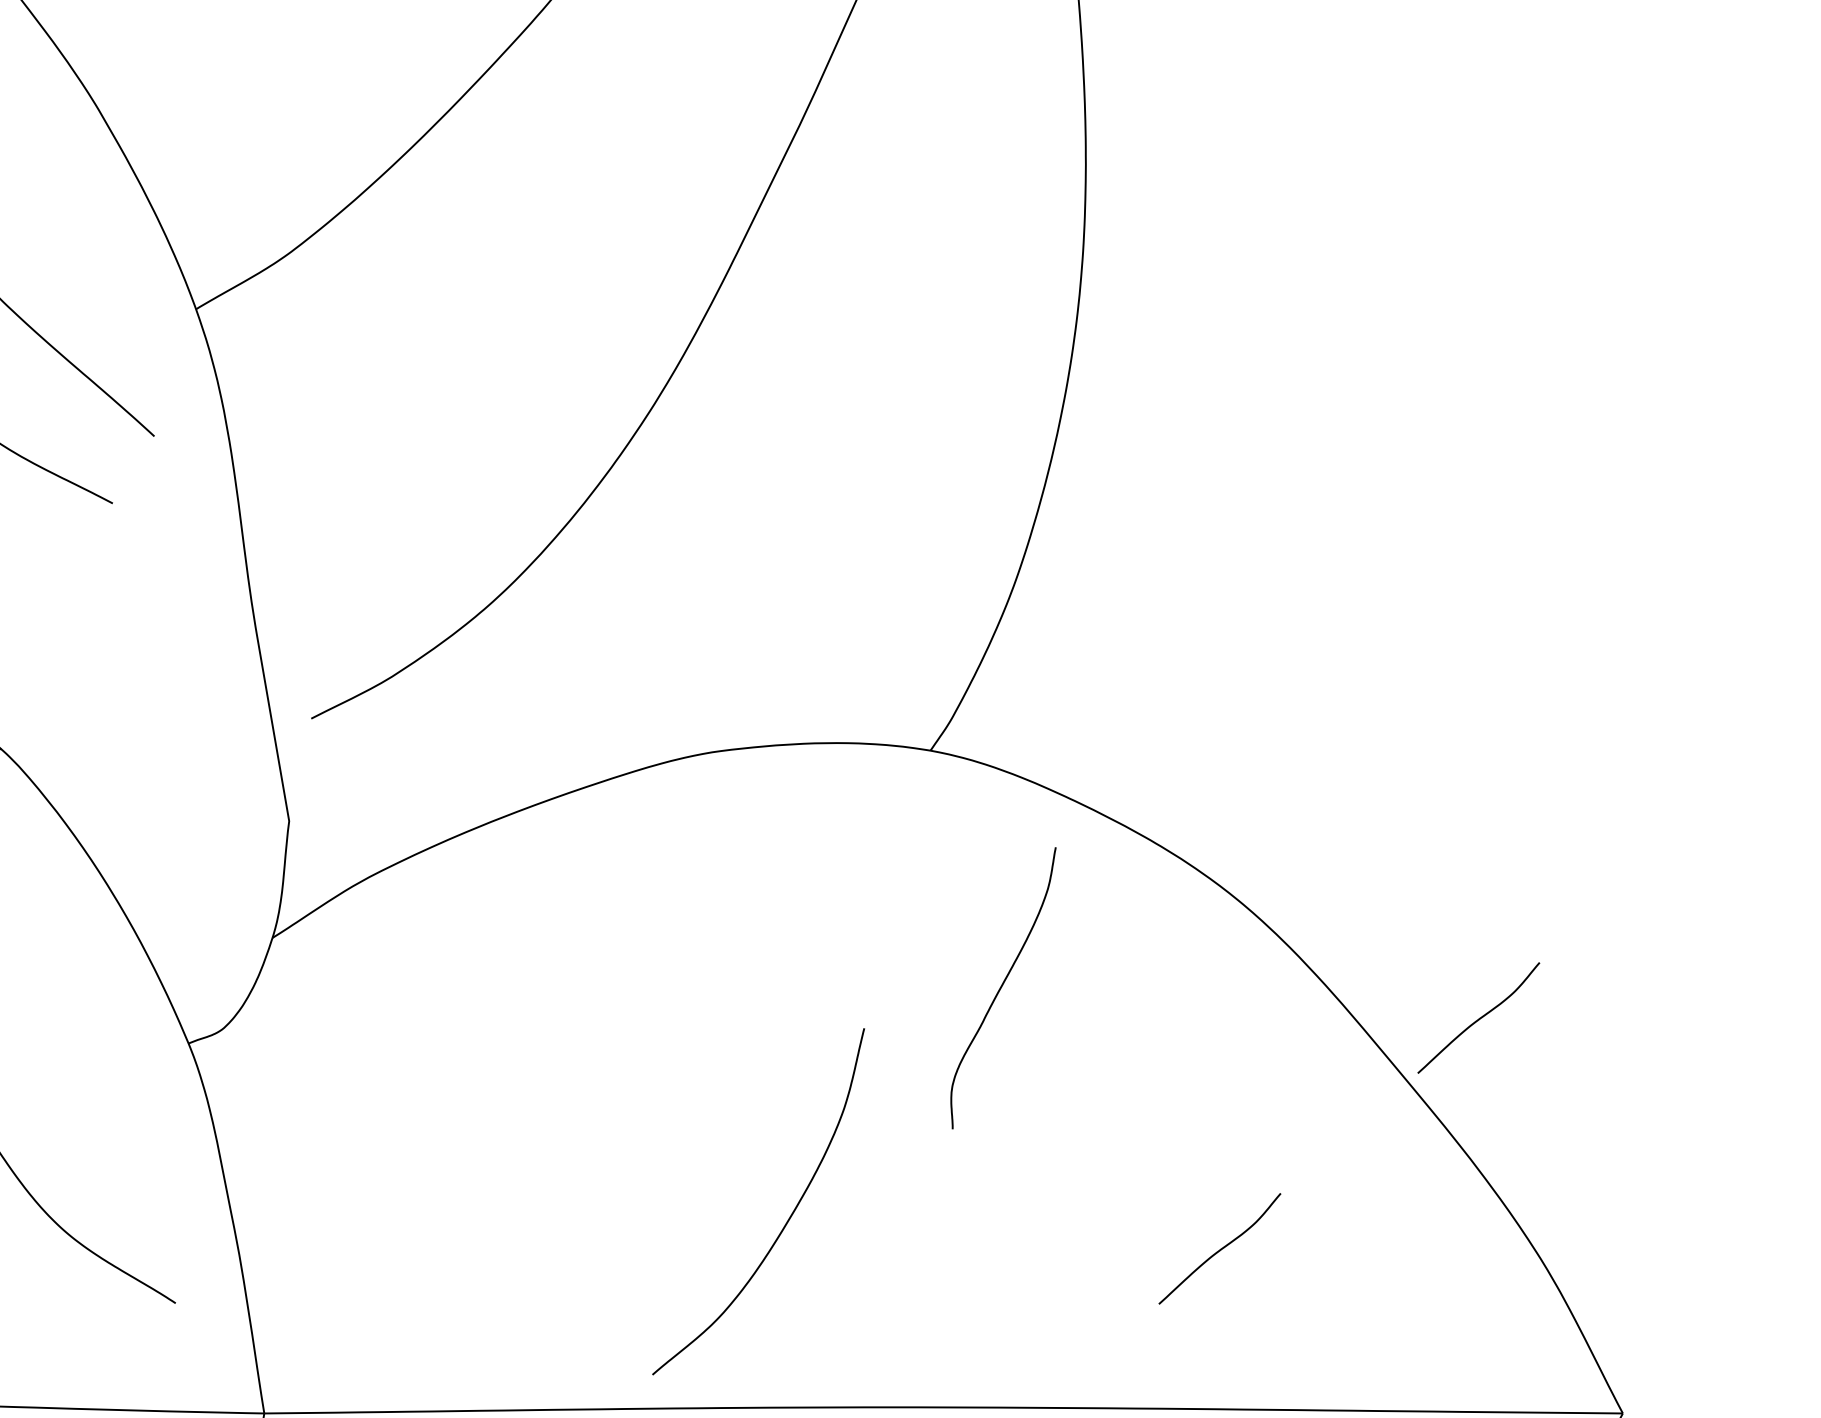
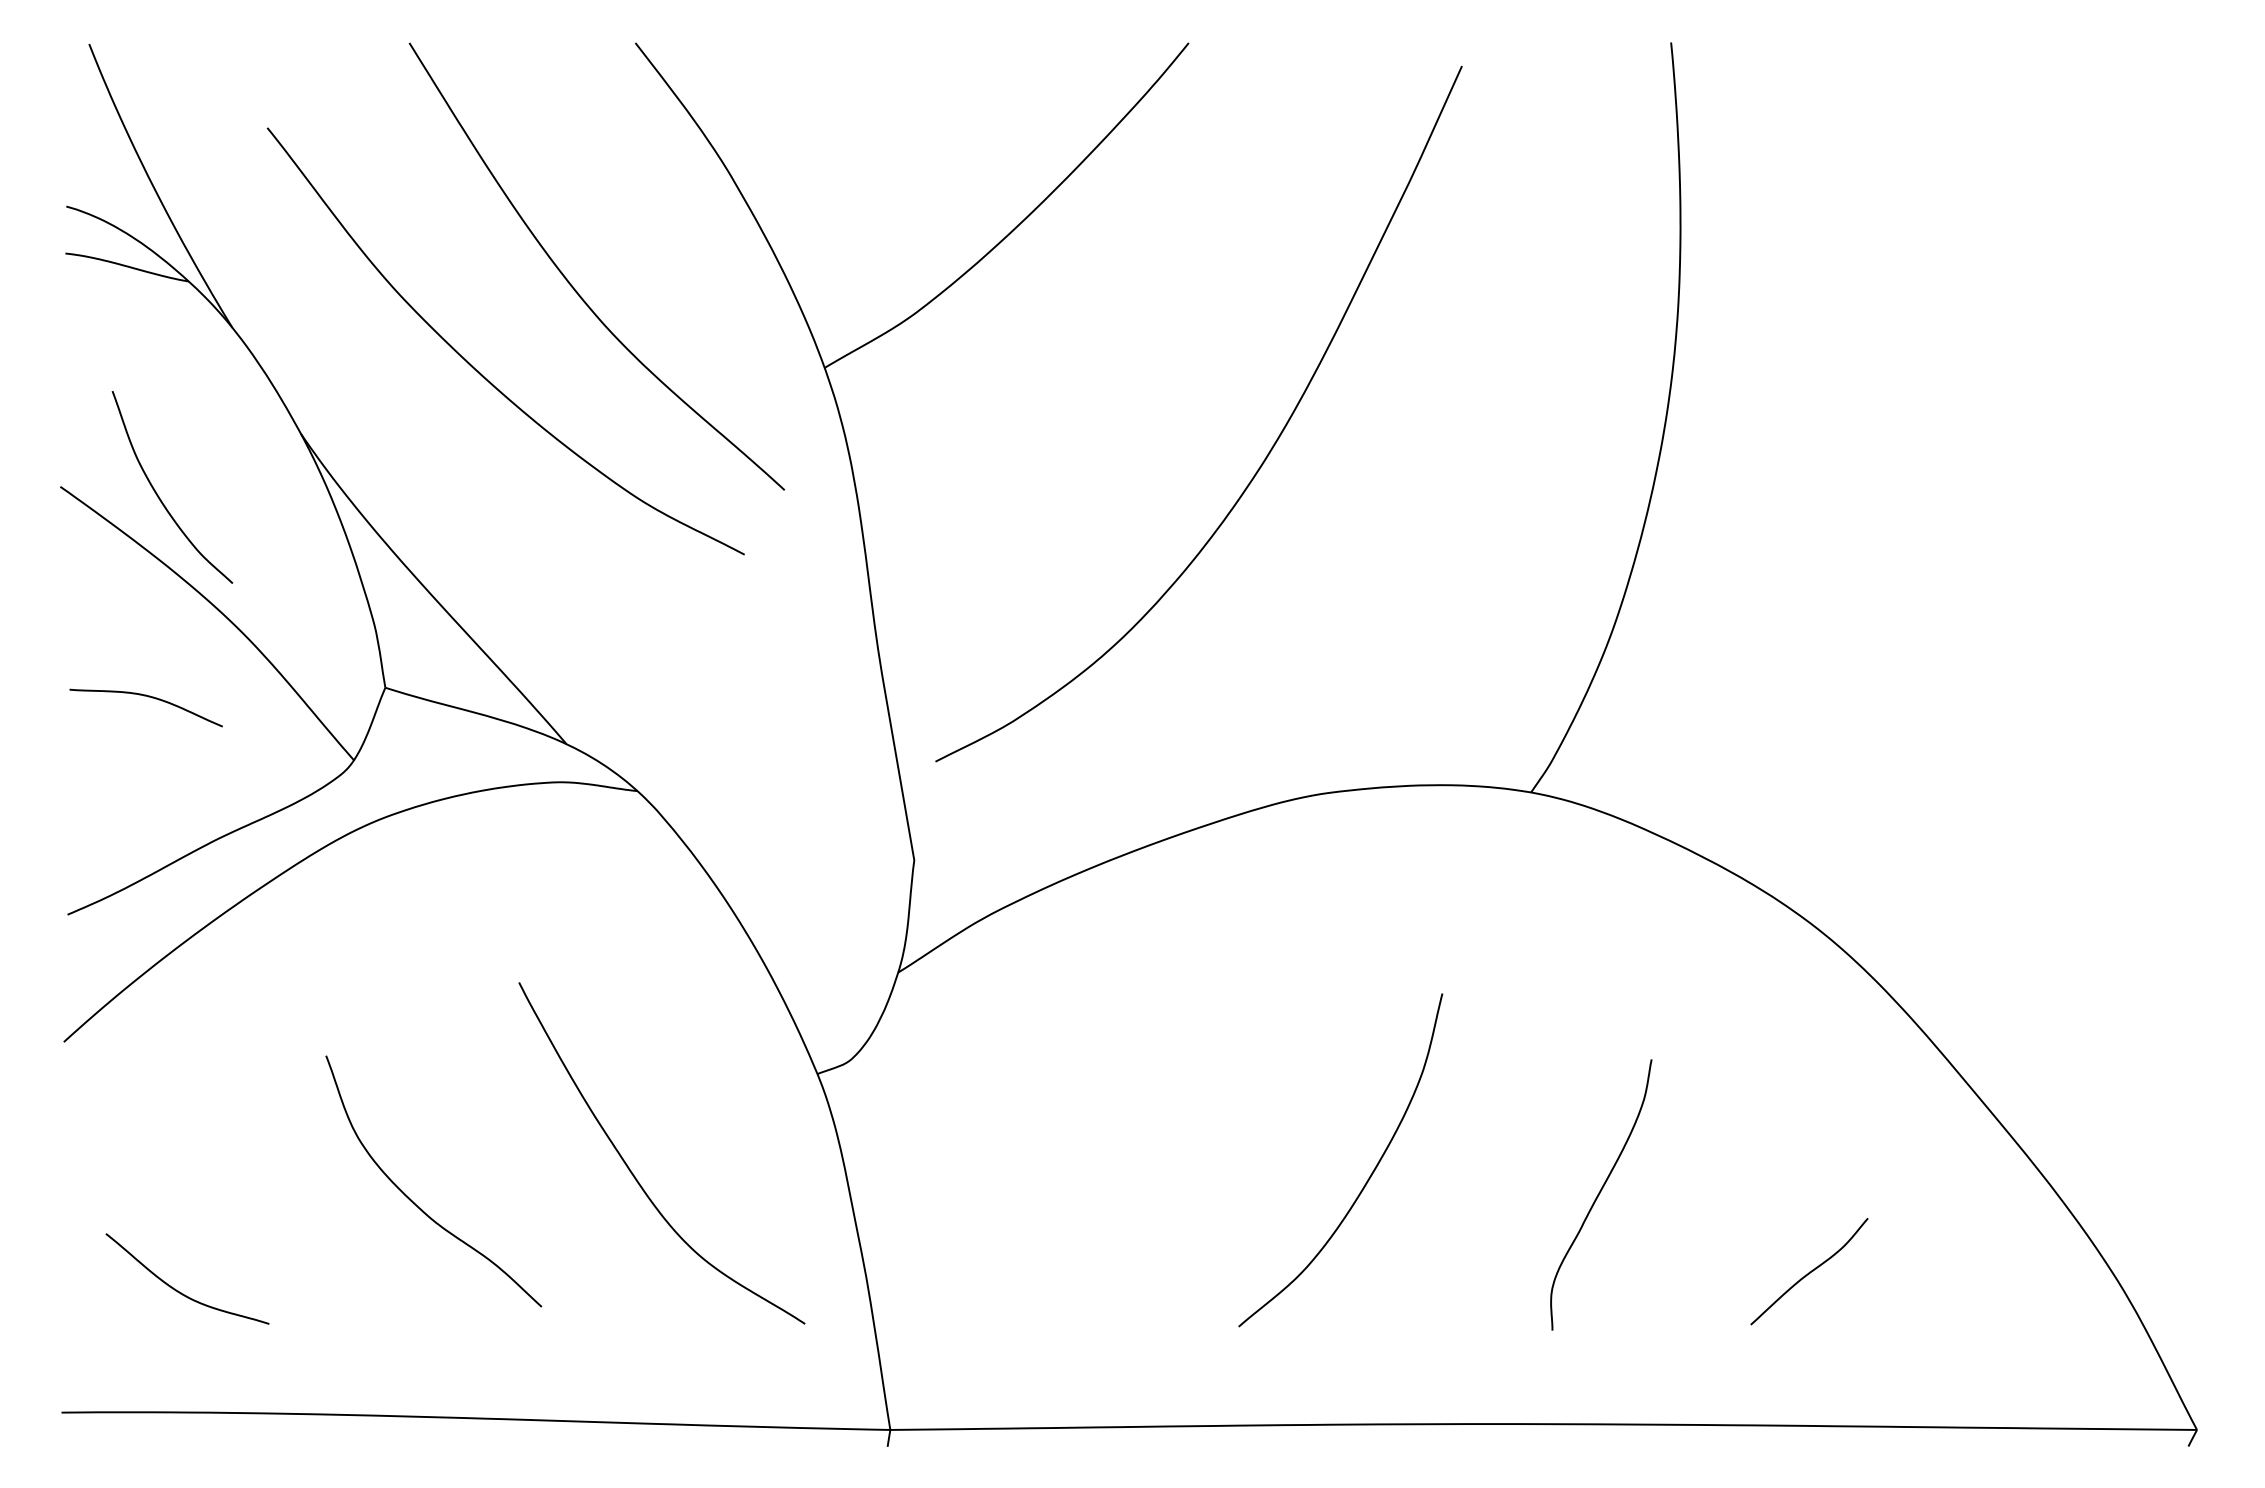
curve: (1002, 986) -> (1600, 1193), moved
curve: (1478, 1017) -> (2058, 1049), removed
curve: (786, 1221) -> (1367, 1179), moved

